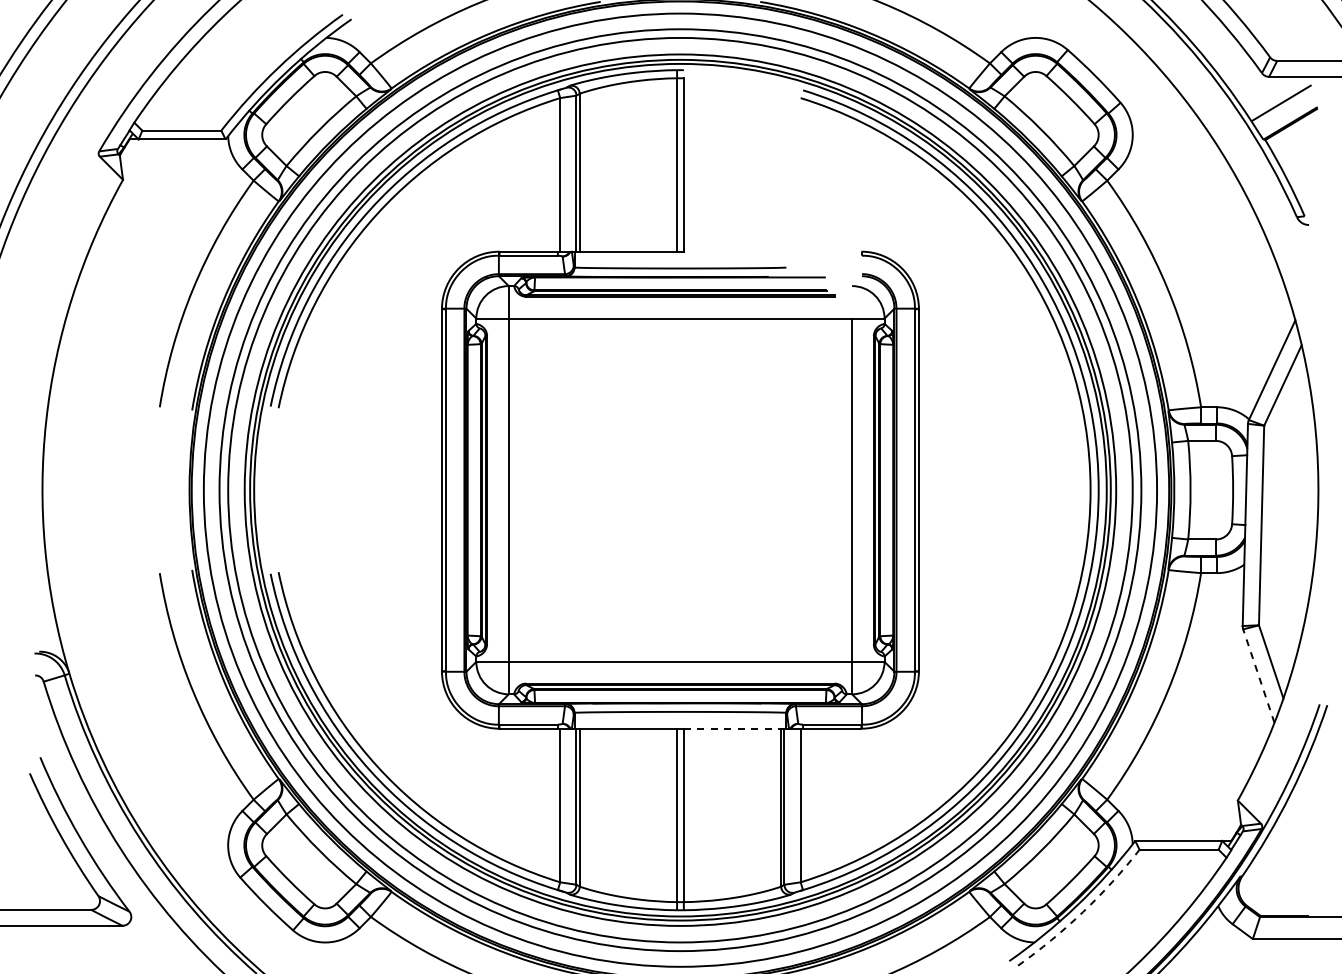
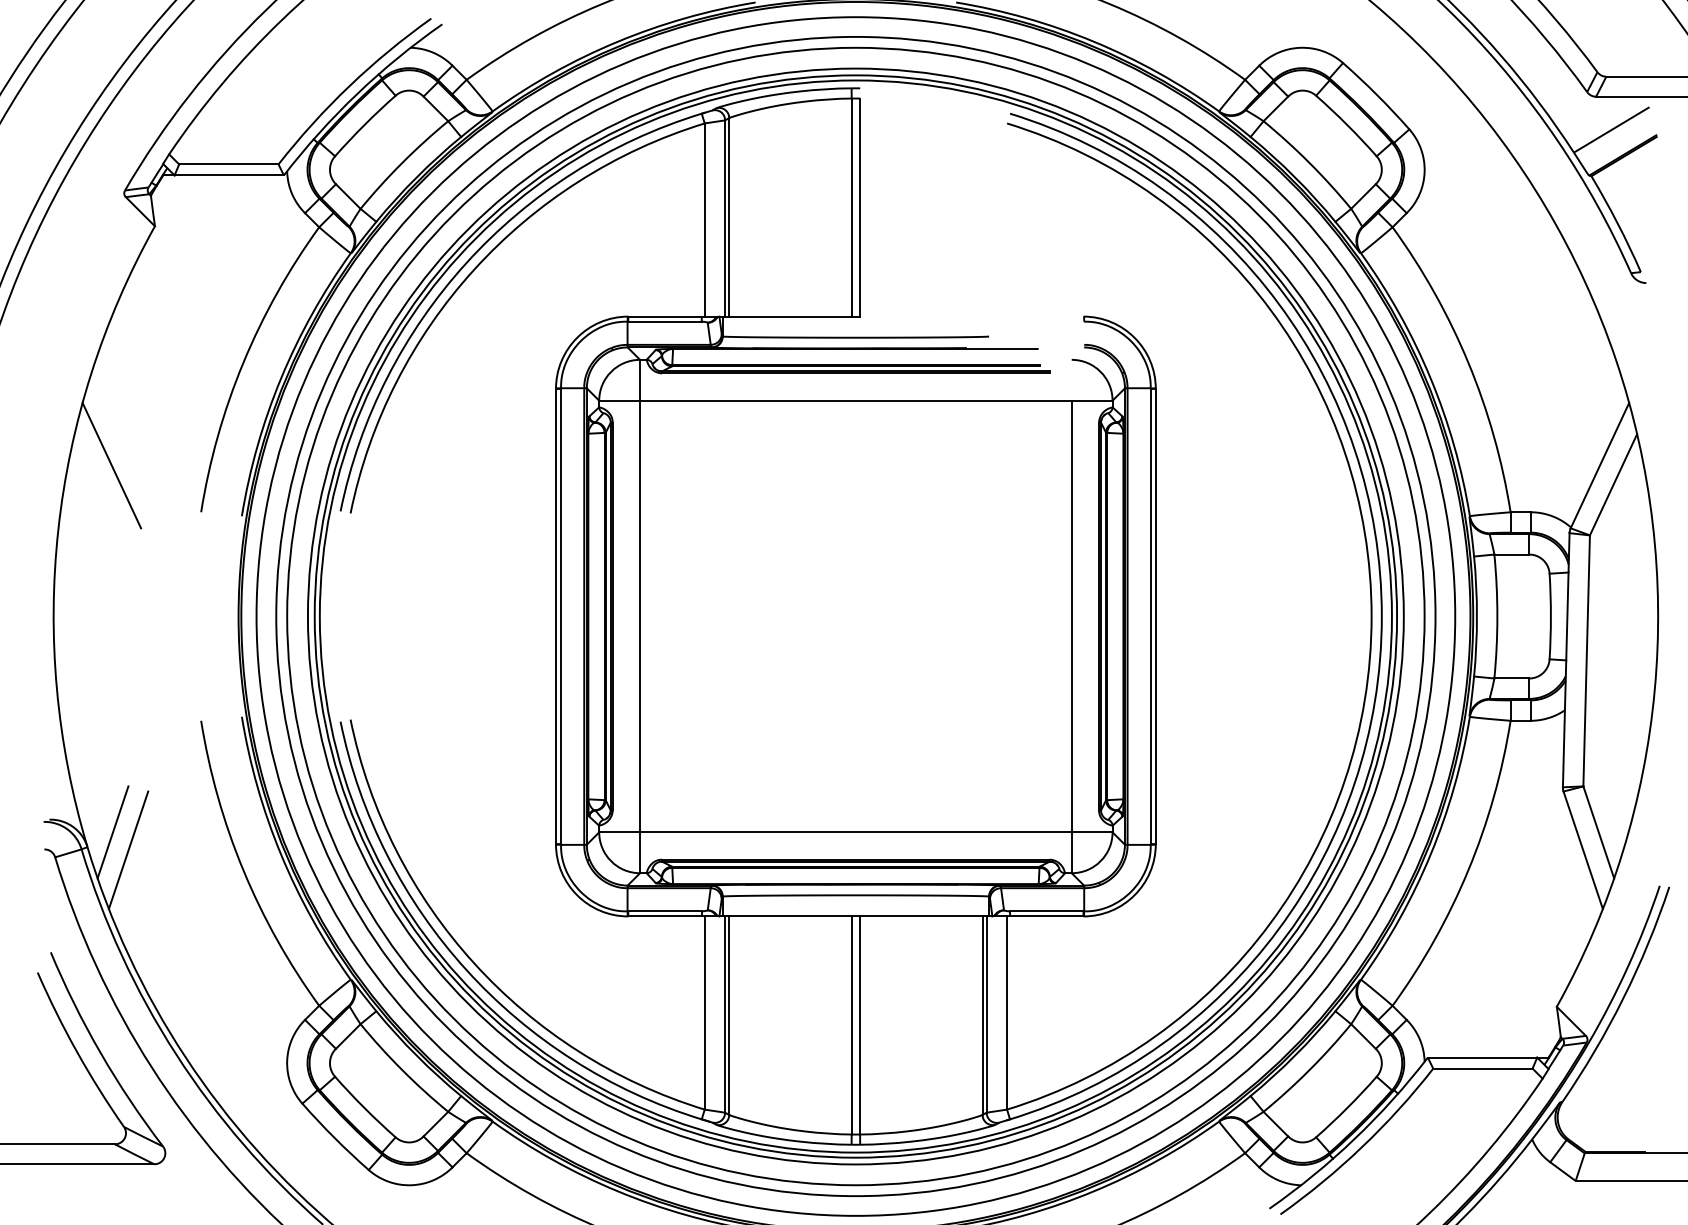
line: (88, 370) -> (111, 466), added
line: (89, 661) -> (112, 831), added
line: (101, 675) -> (127, 849), added
line: (1258, 675) -> (1582, 849), dashed -> solid
line: (732, 728) -> (921, 916), dashed -> solid
arc: (1083, 912) -> (1362, 1147), dashed -> solid

